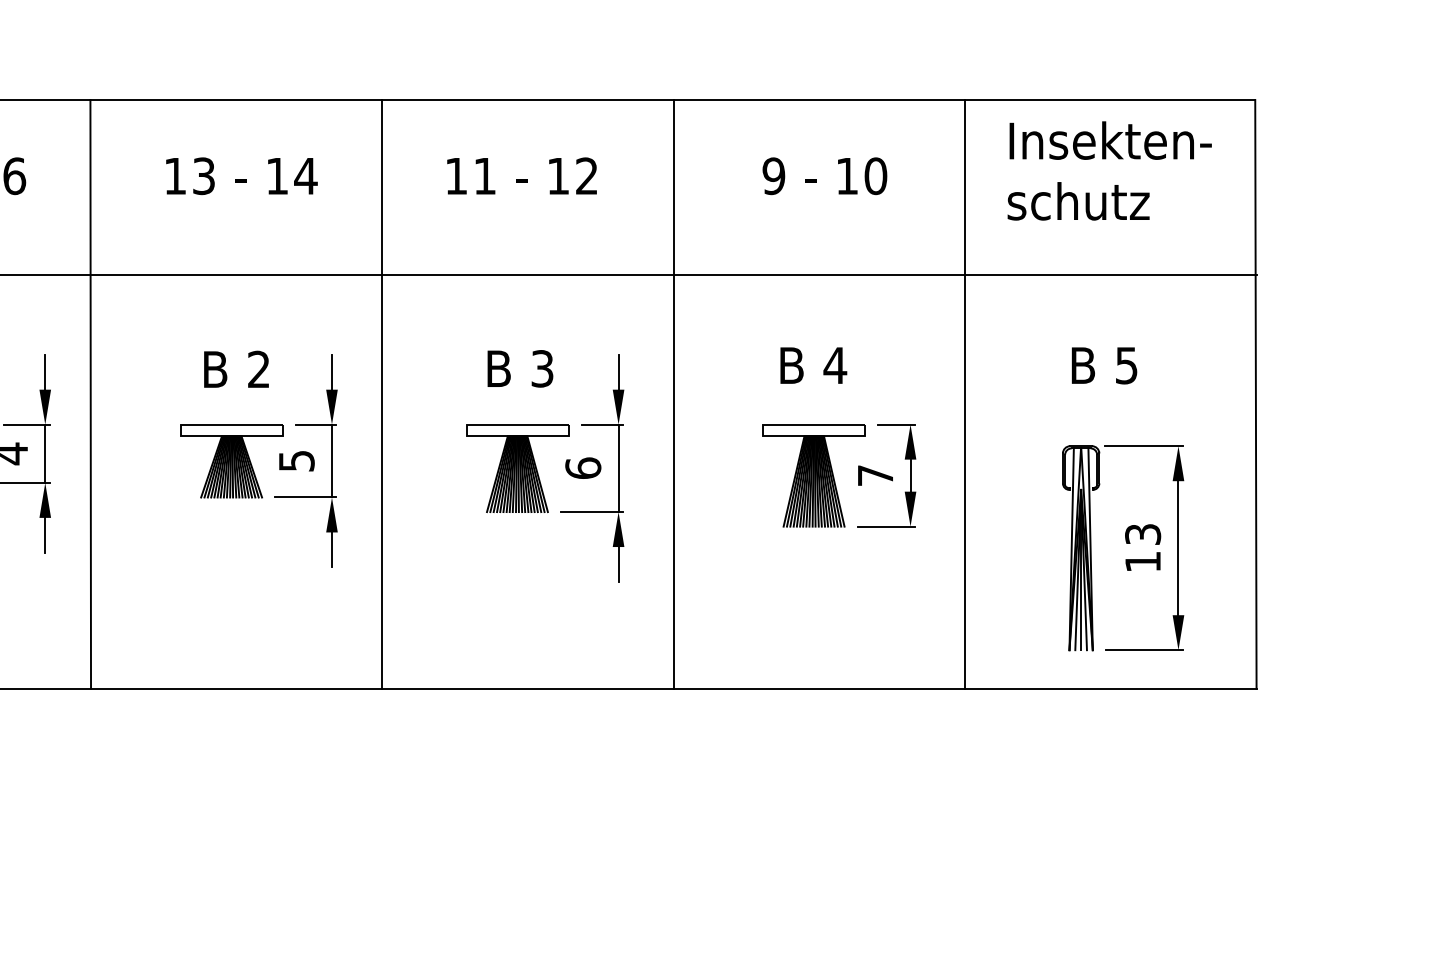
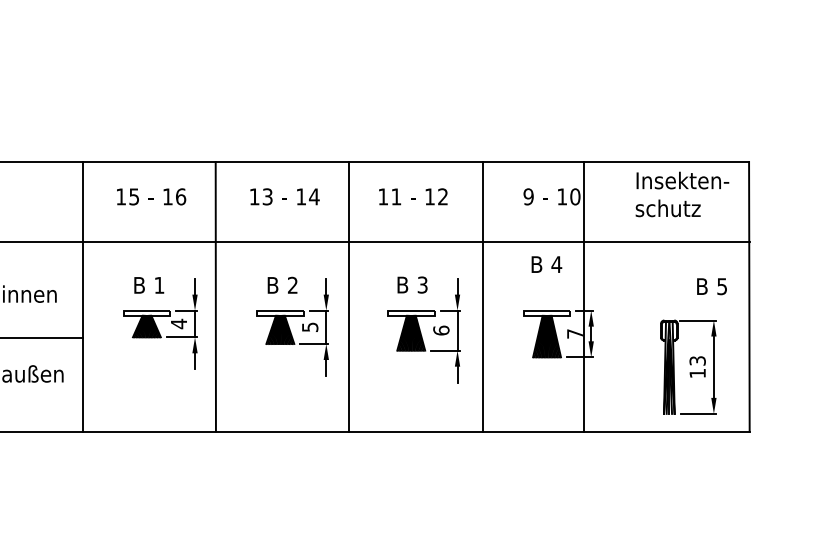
text: (812, 365) -> (546, 264), moved
text: (1103, 365) -> (711, 286), moved
line: (965, 393) -> (584, 296), moved

